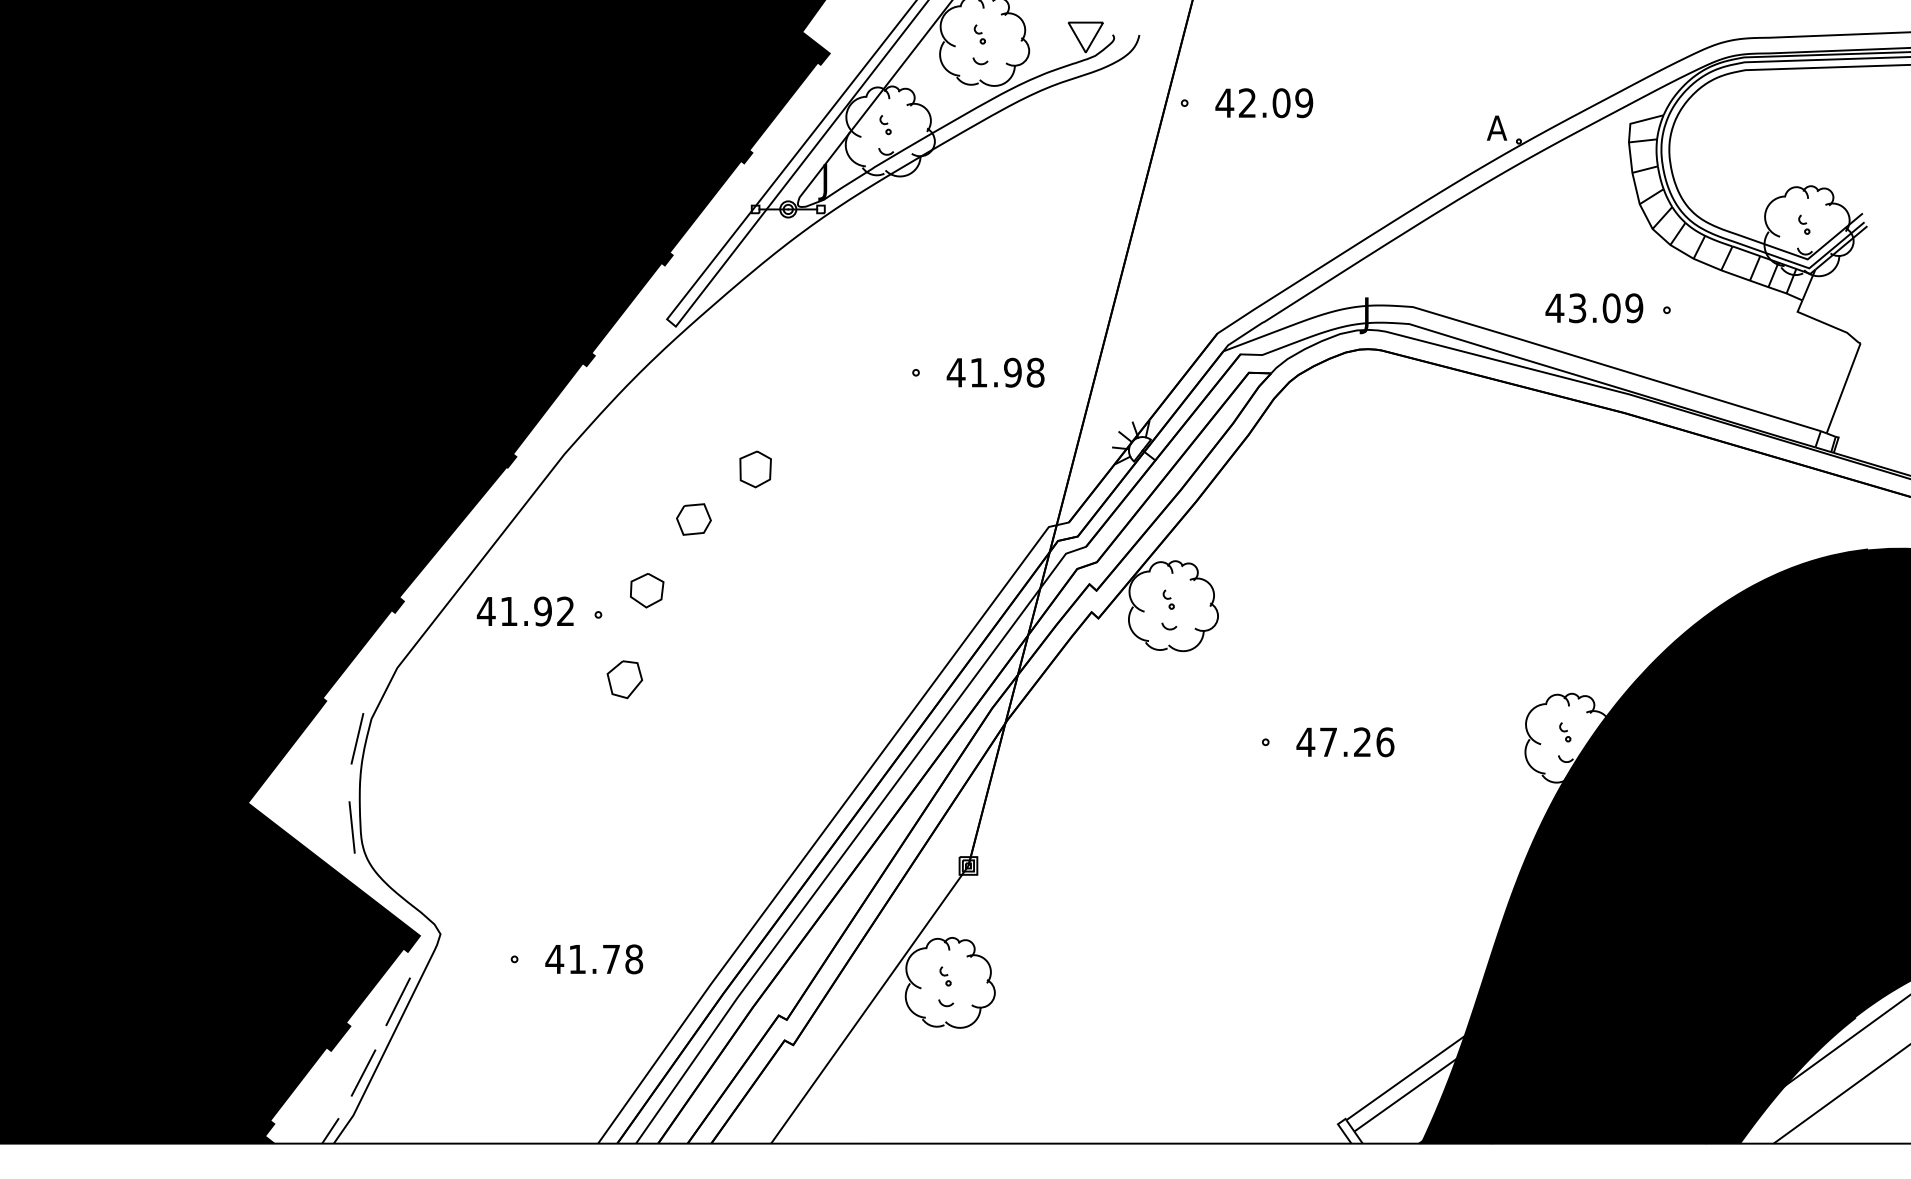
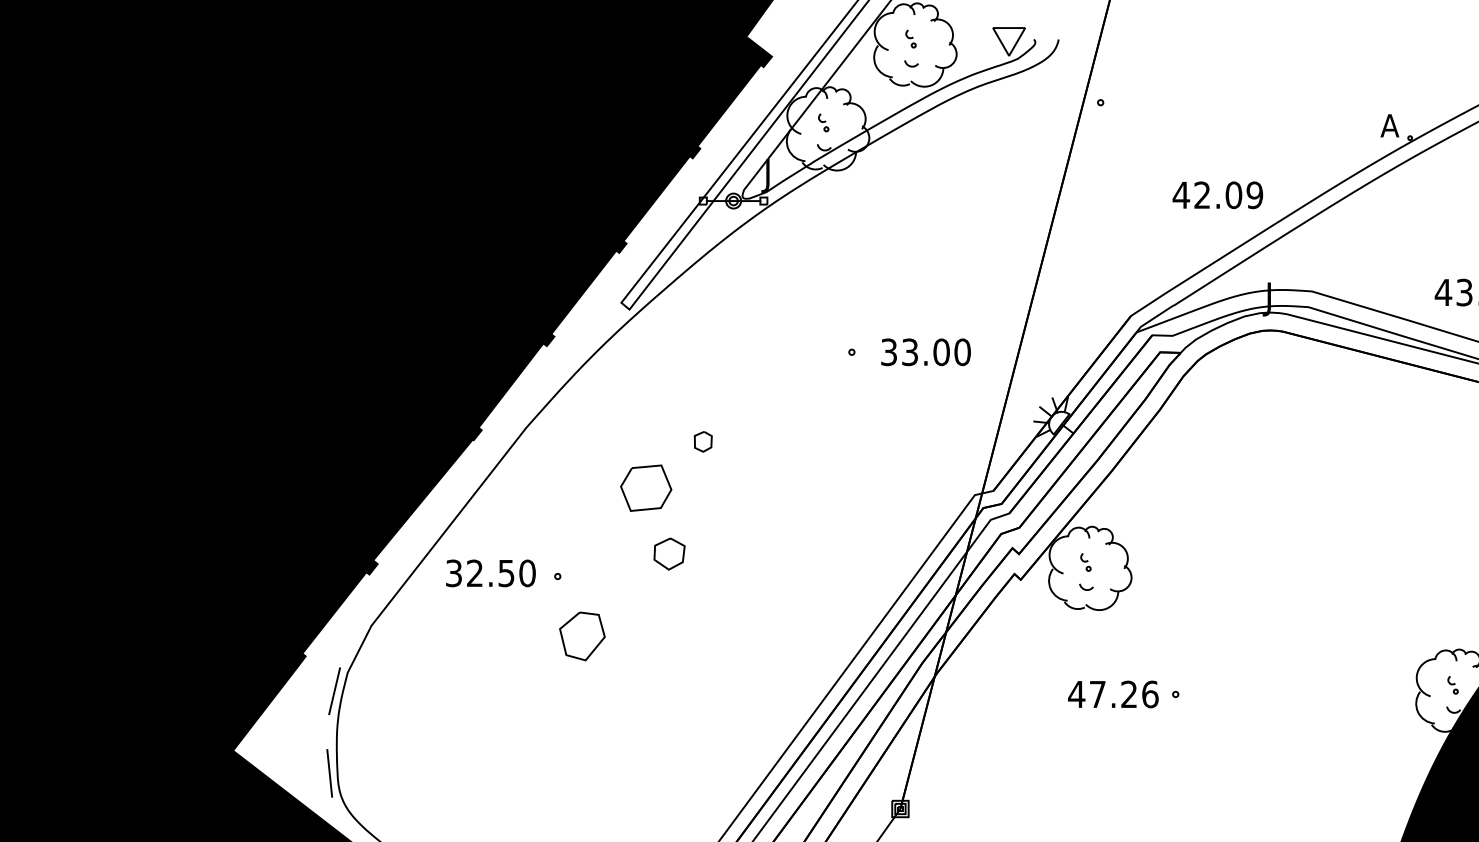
text: (1264, 103) -> (1218, 195), moved
text: (995, 372) -> (925, 352), 41.98 -> 33.00
part: (755, 469) -> (703, 441), size x0.6
part: (693, 519) -> (645, 488), size x1.6
part: (647, 590) -> (669, 553), moved
text: (525, 611) -> (490, 573), 41.92 -> 32.50
part: (624, 679) -> (581, 636), size x1.4
text: (1345, 742) -> (1113, 694), moved

